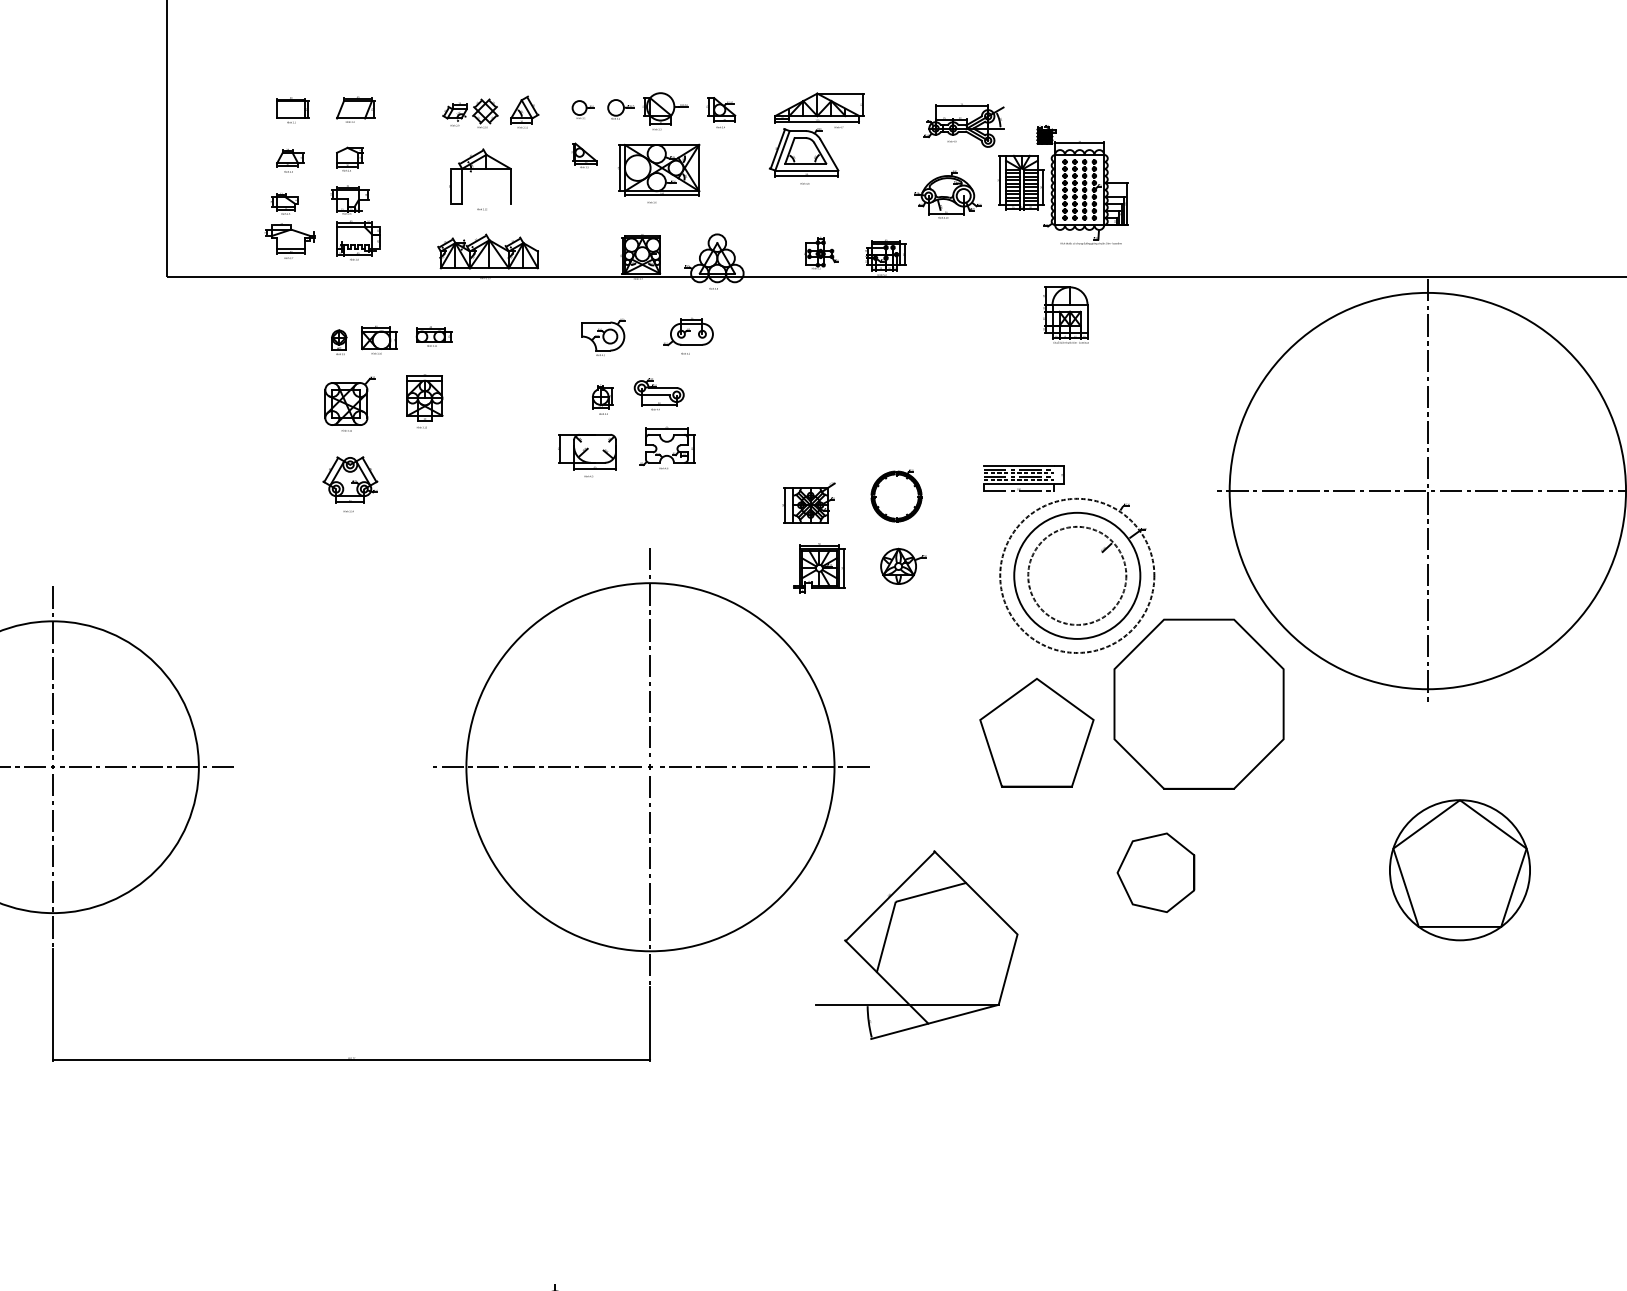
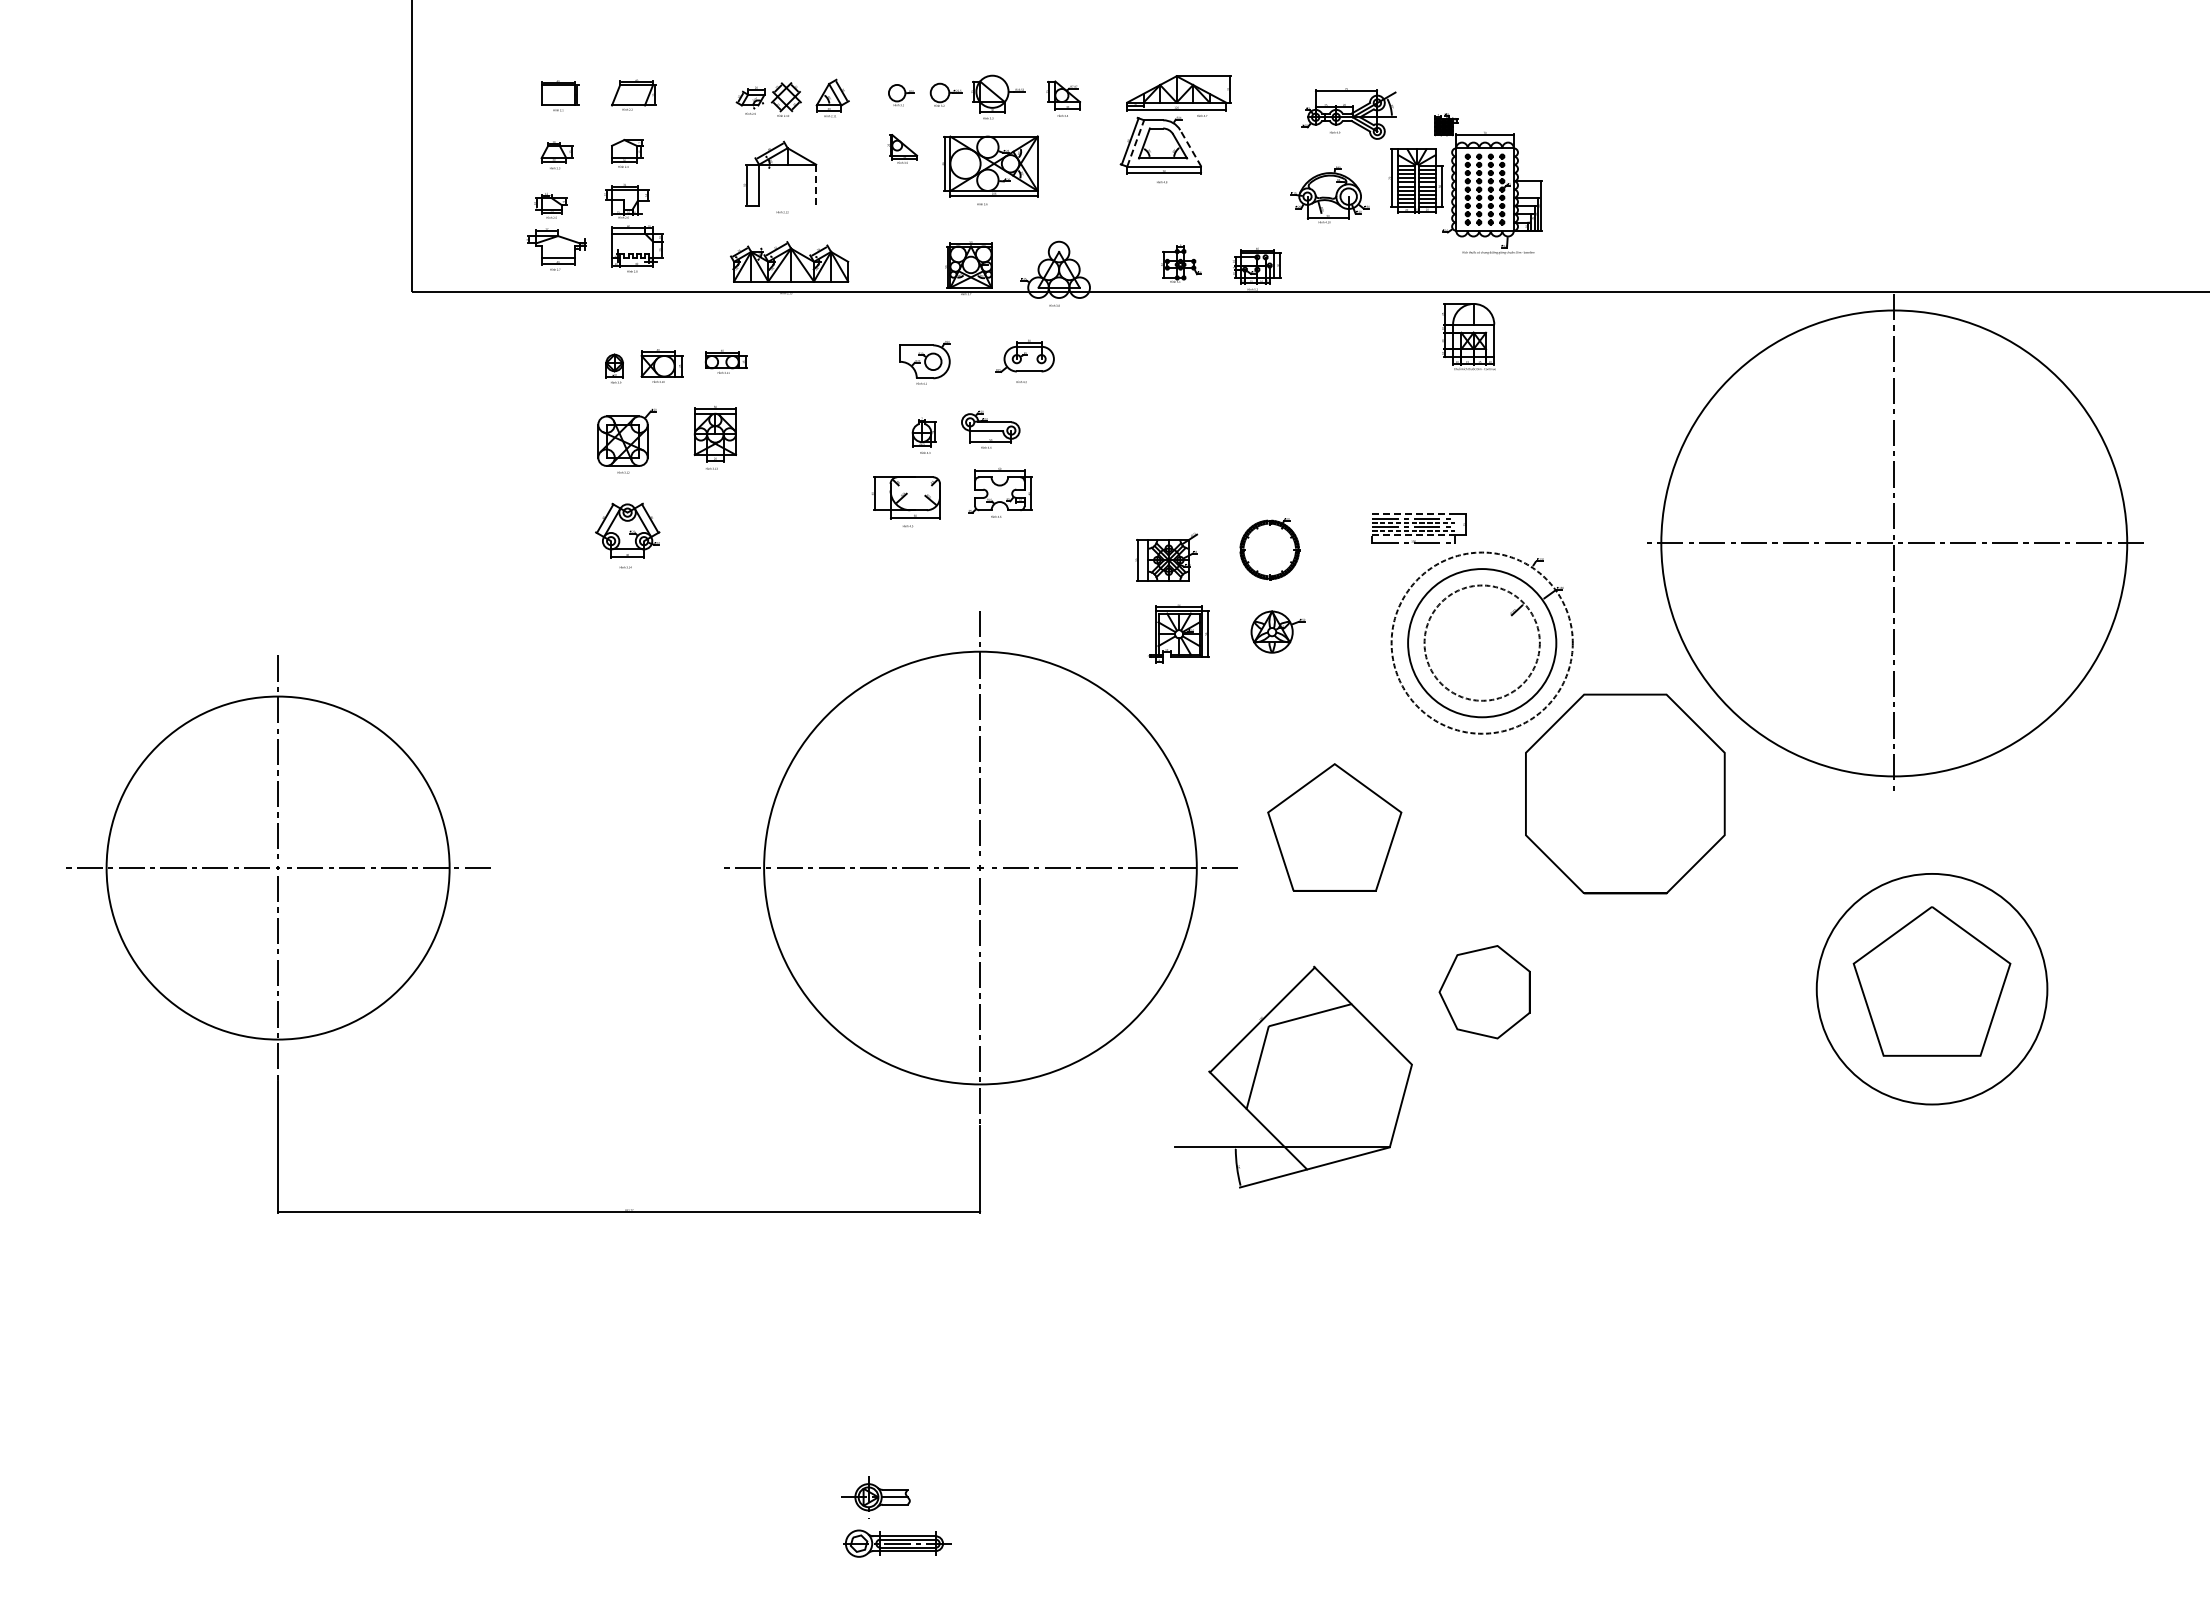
line: (782, 150) -> (1135, 143), solid -> dashed
line: (829, 155) -> (1190, 148), solid -> dashed
line: (510, 186) -> (816, 185), solid -> dashed
line: (1019, 466) -> (1414, 514), solid -> dashed
line: (1019, 484) -> (1414, 535), solid -> dashed
part: (1036, 732) -> (1334, 827), moved
circle: (1459, 869) -> (1931, 988), size x1.4
part: (1155, 873) -> (1484, 992), moved

